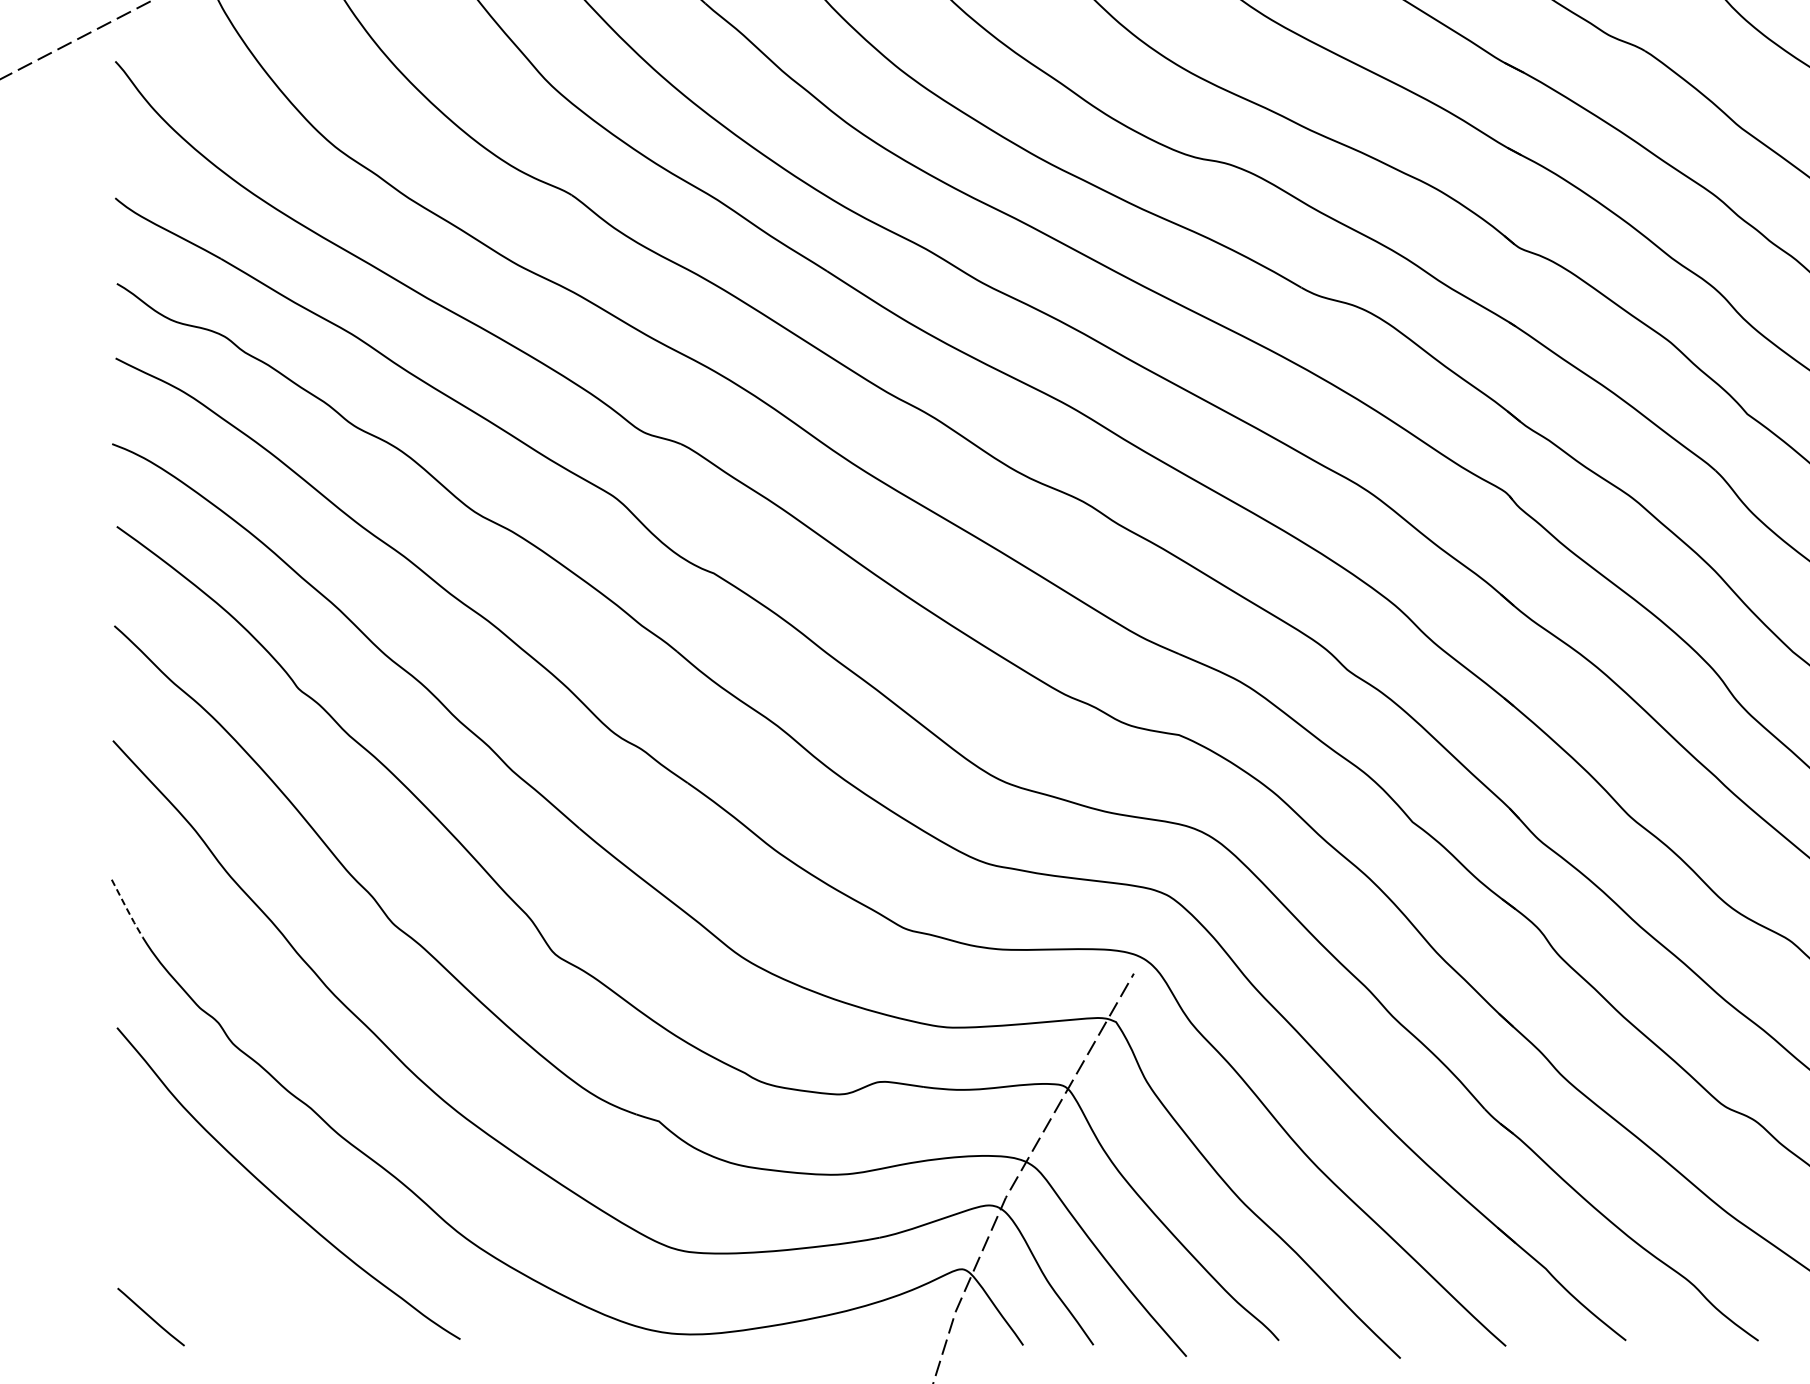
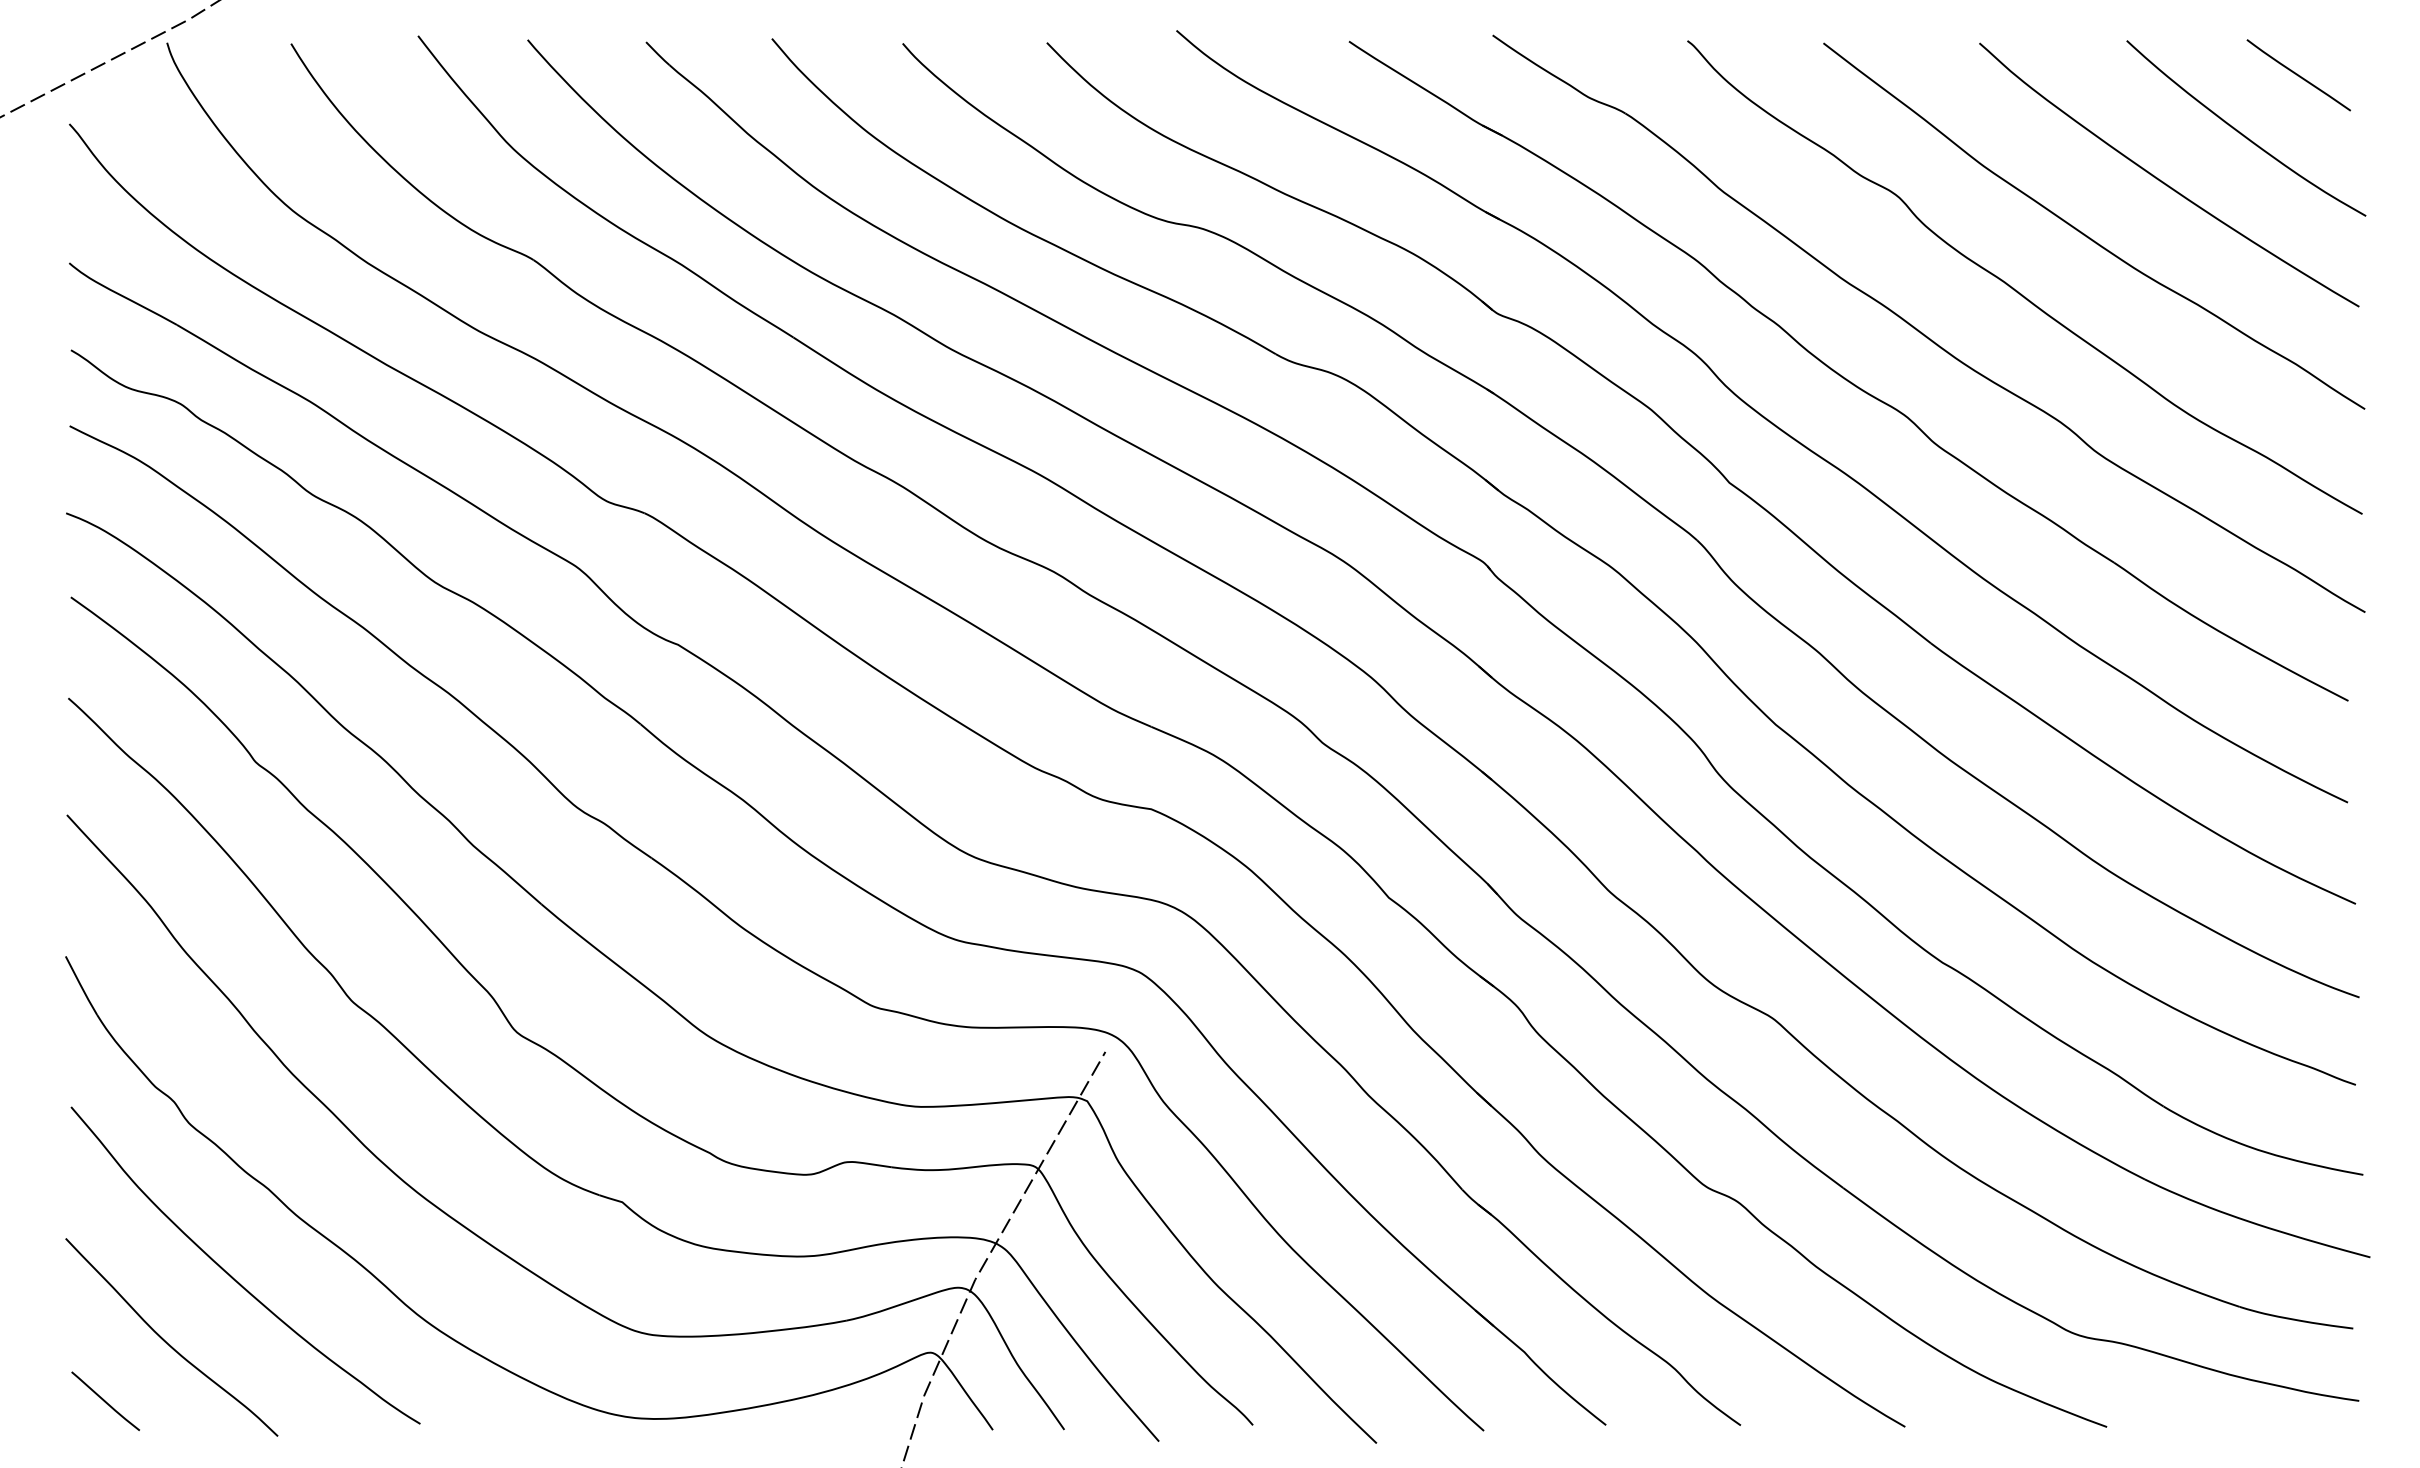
line: (127, 909) -> (81, 986), dashed -> solid
curve: (210, 1258) -> (166, 1341), added

